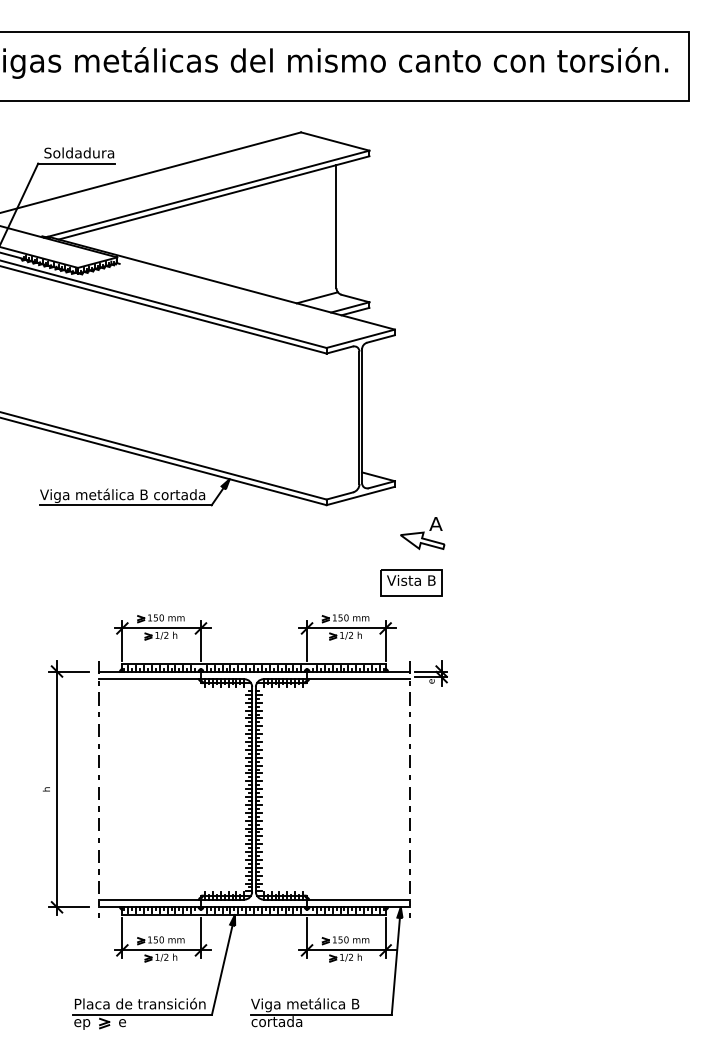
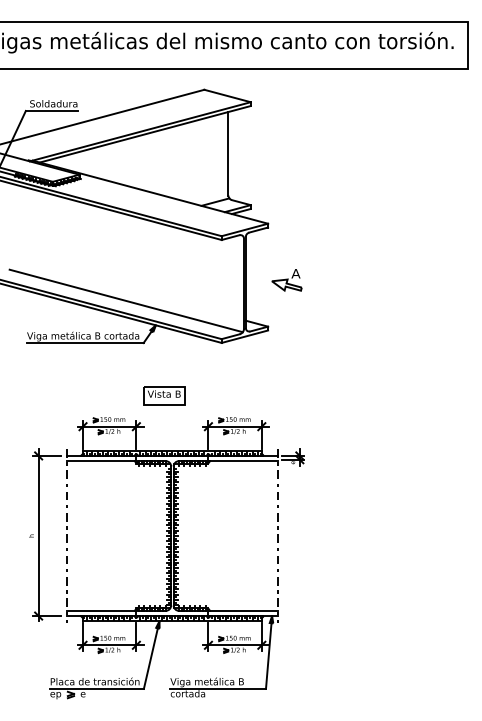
line: (184, 442) -> (125, 300), added
part: (421, 533) -> (286, 280), moved
part: (411, 582) -> (164, 395), moved

